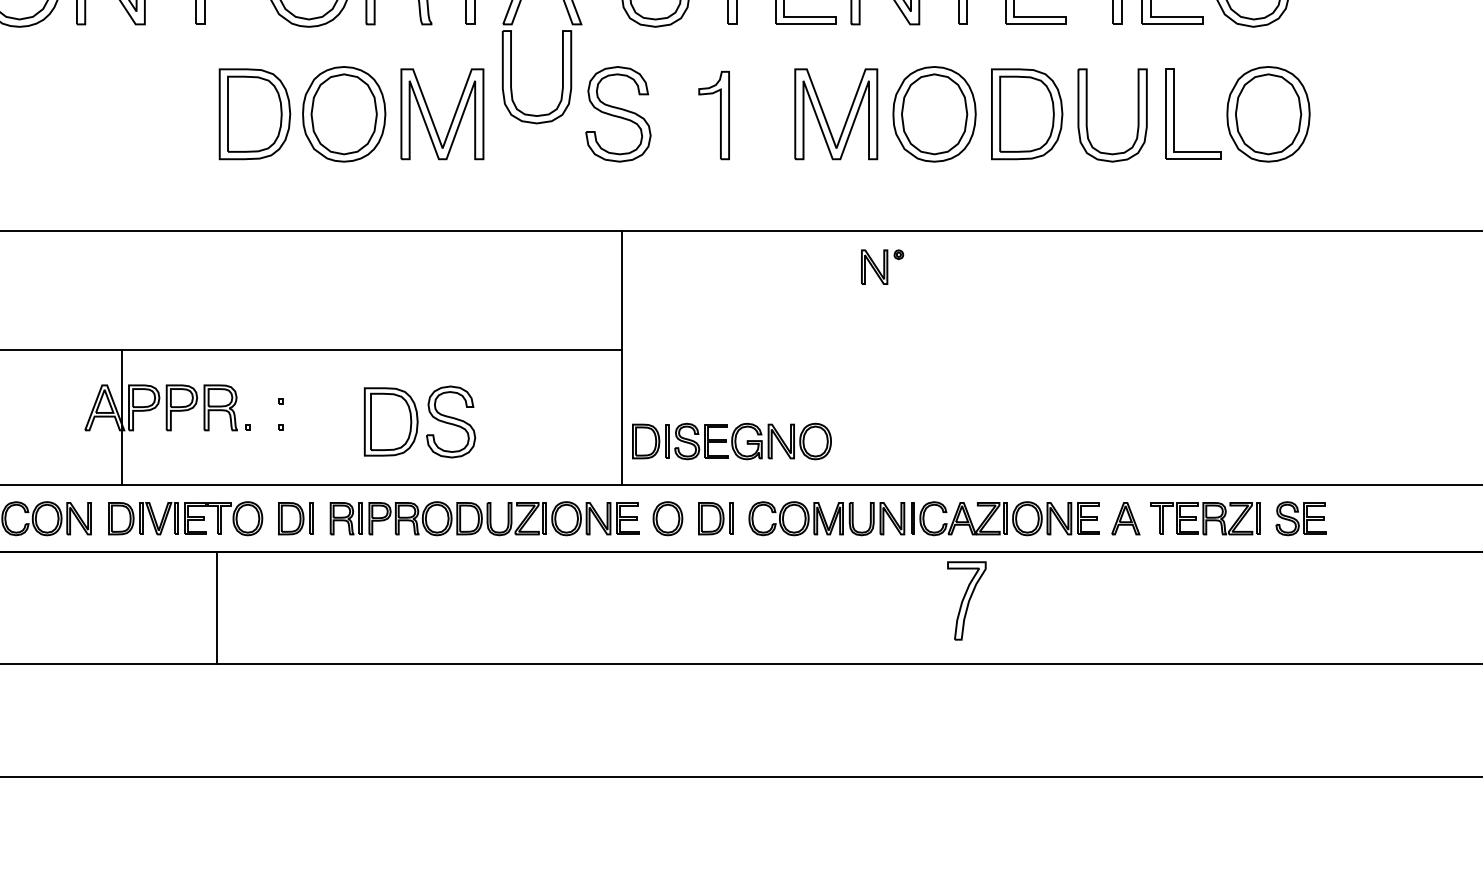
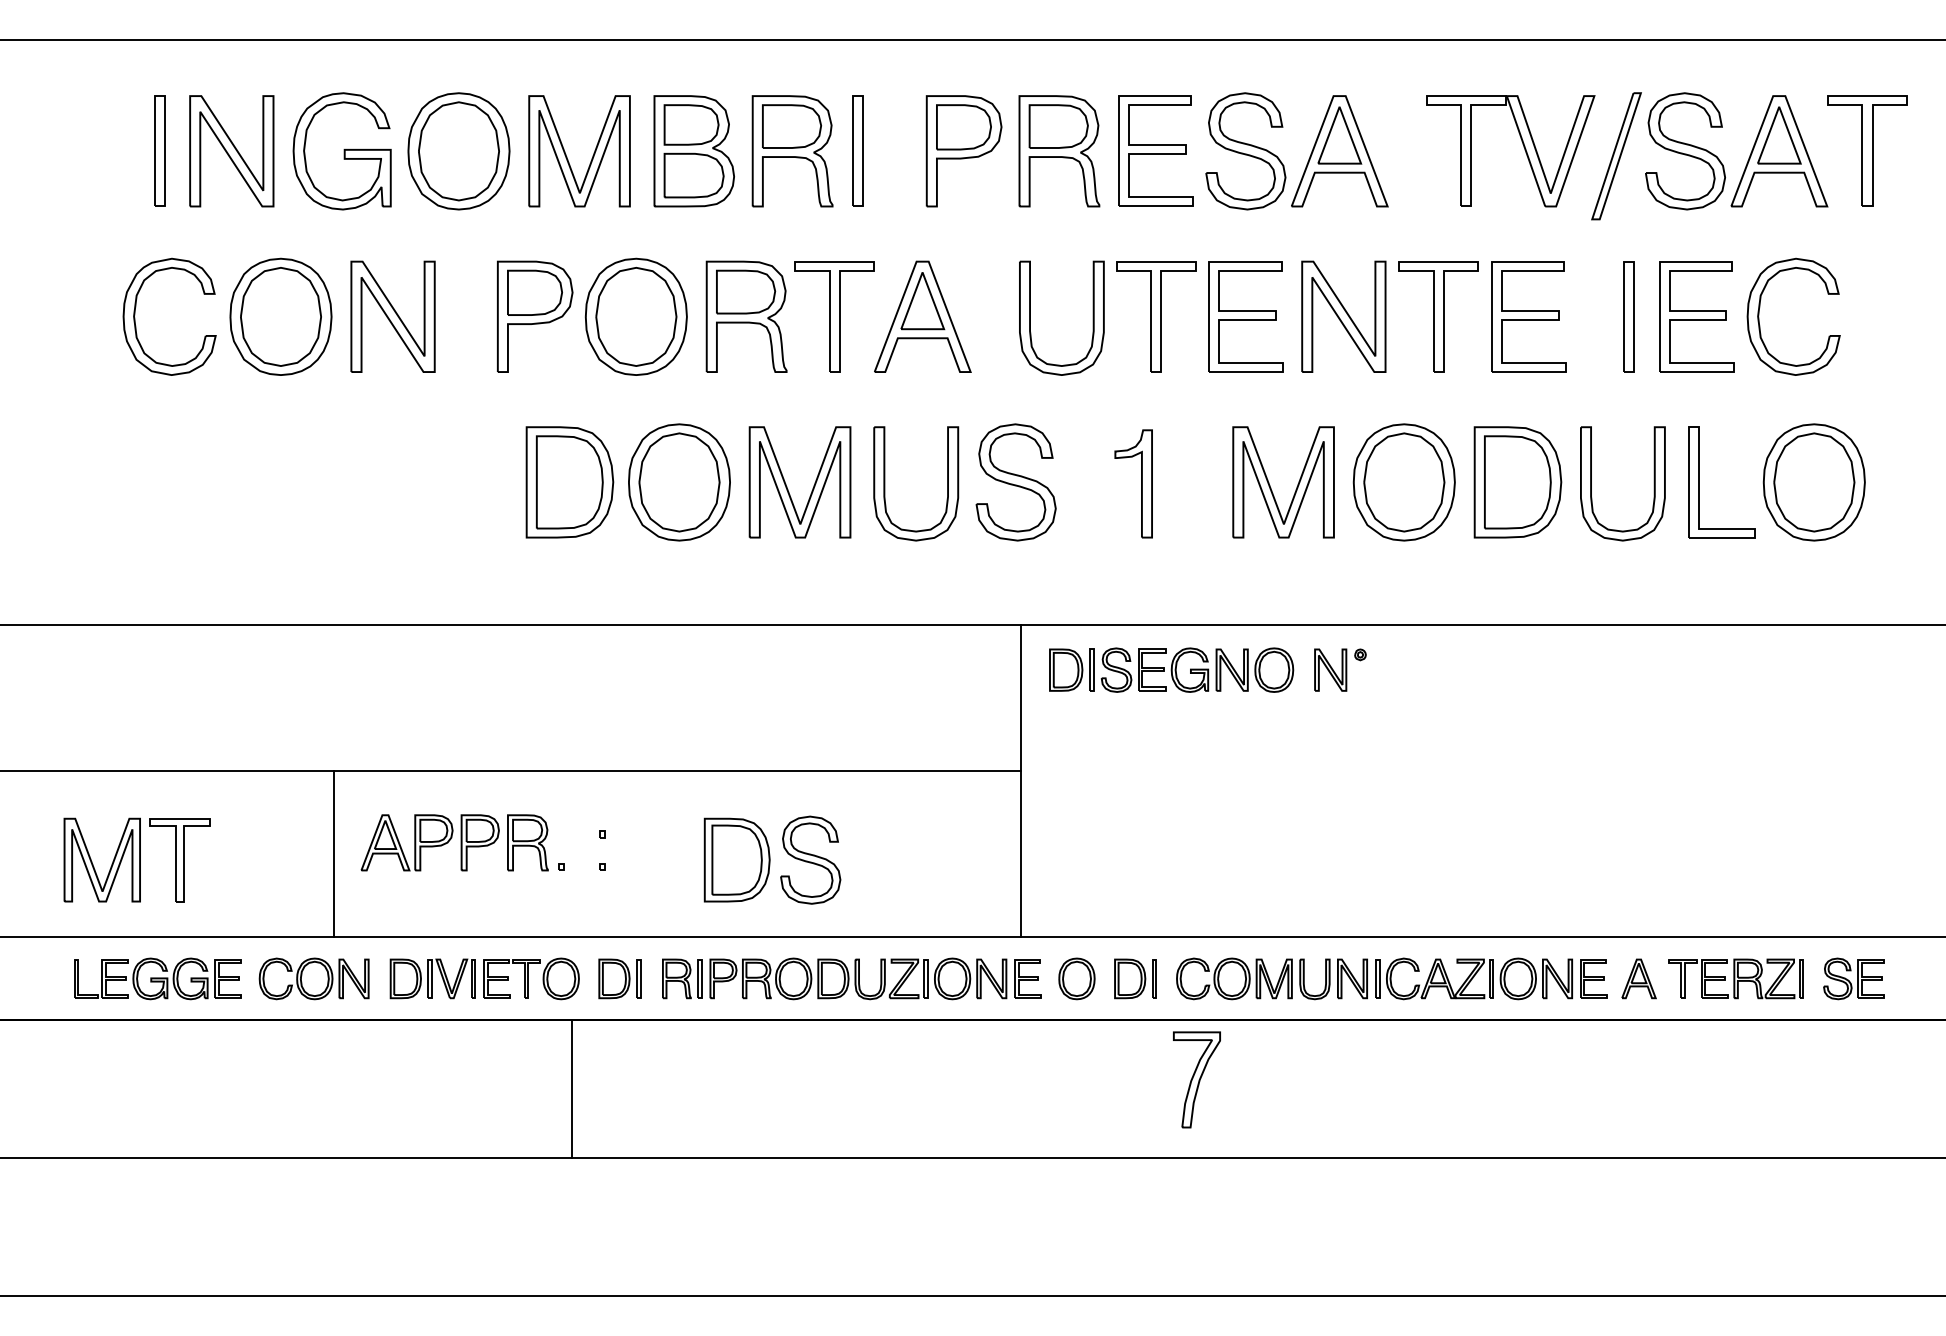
part: (511, 76) -> (885, 483), moved
line: (121, 417) -> (334, 854), moved
part: (731, 440) -> (1171, 669), moved
part: (966, 600) -> (1196, 1079), moved
line: (217, 607) -> (572, 1088), moved

